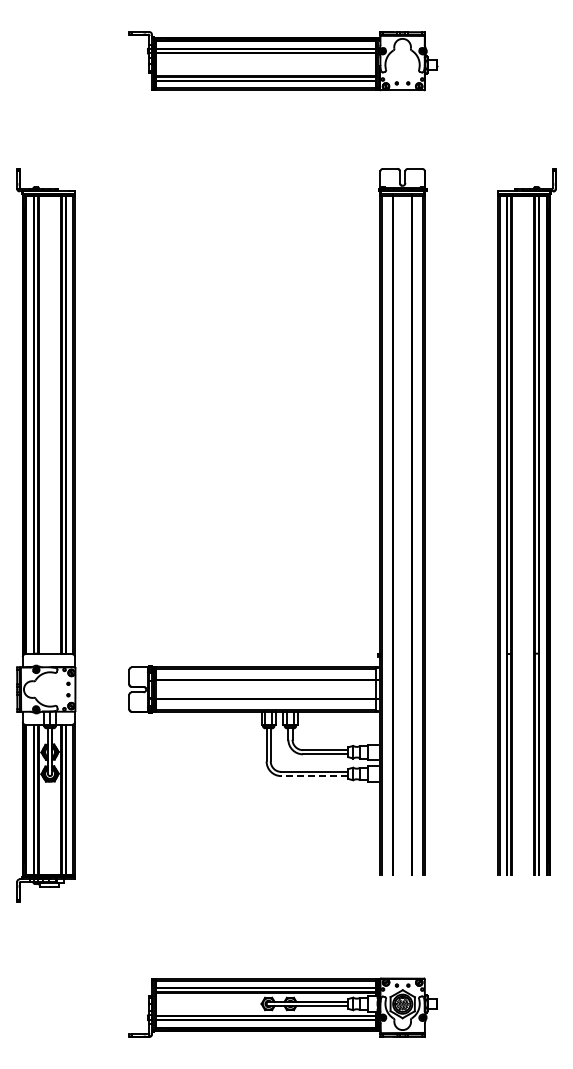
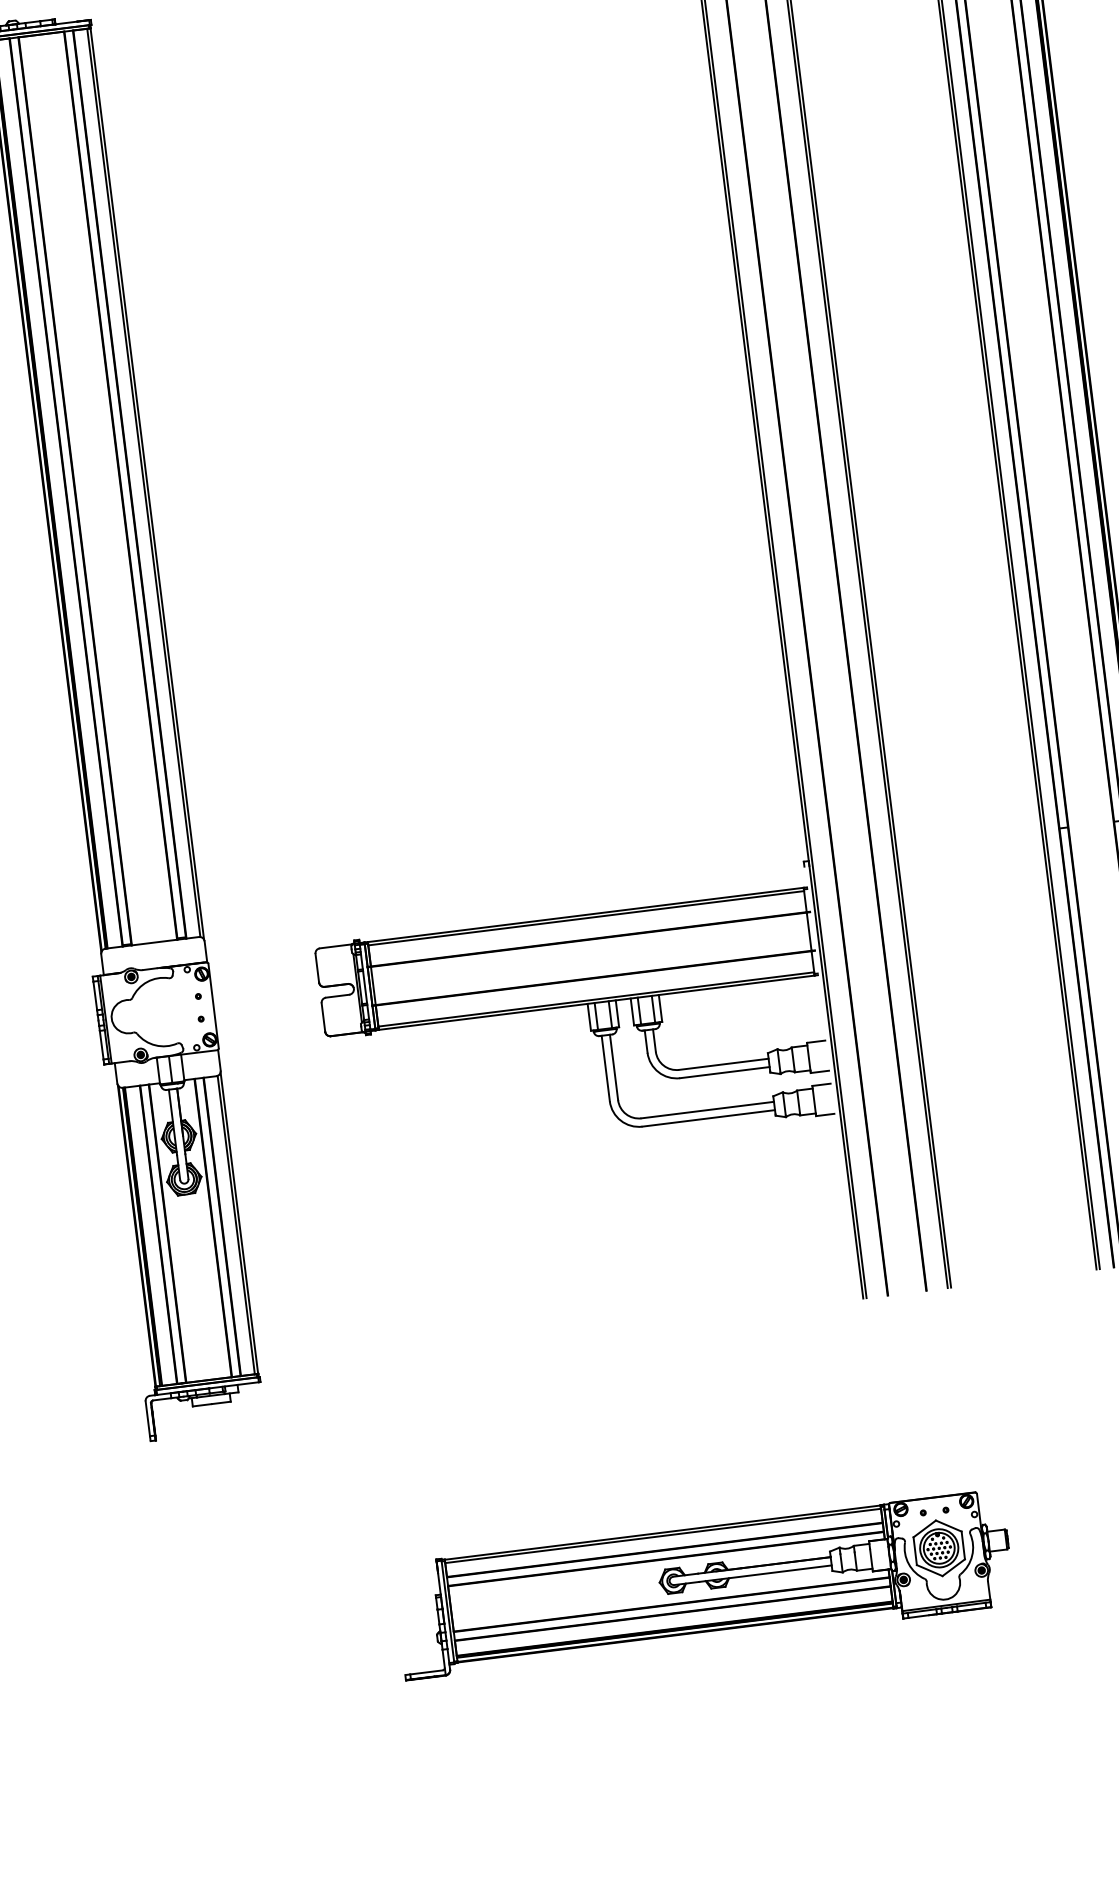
line: (314, 776) -> (708, 1119), dashed -> solid

